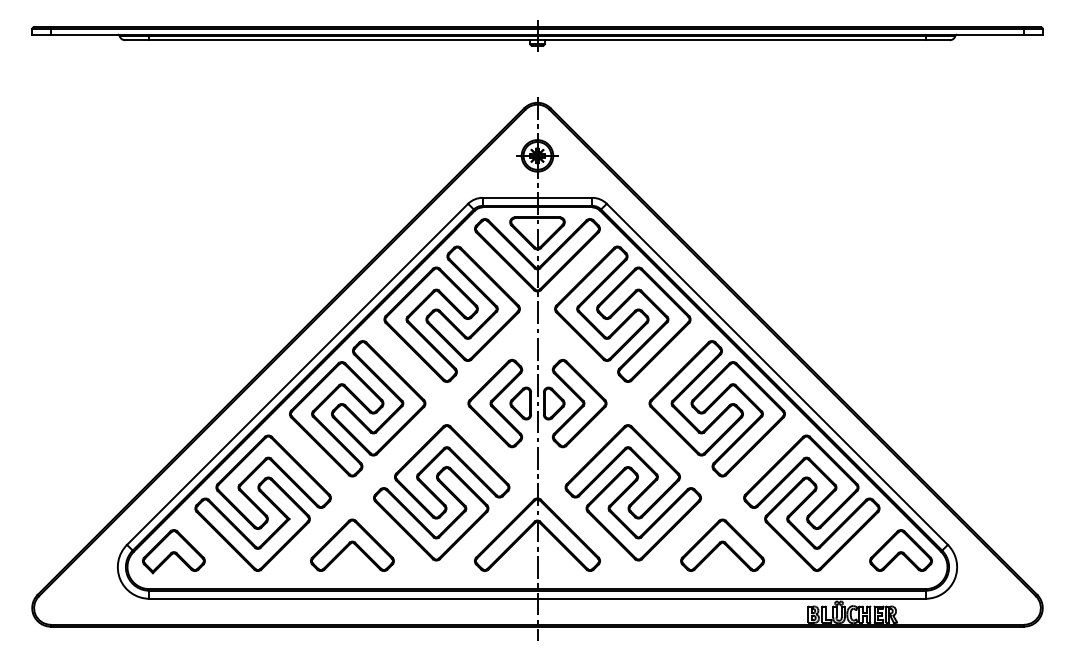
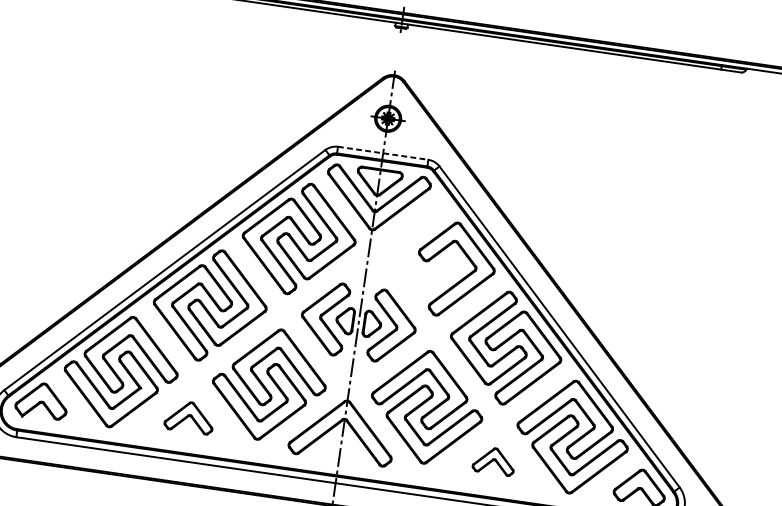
line: (537, 197) -> (383, 153), solid -> dashed
part: (593, 294) -> (417, 239), removed
part: (352, 544) -> (189, 416), size x0.7
part: (722, 544) -> (494, 460), size x0.6

